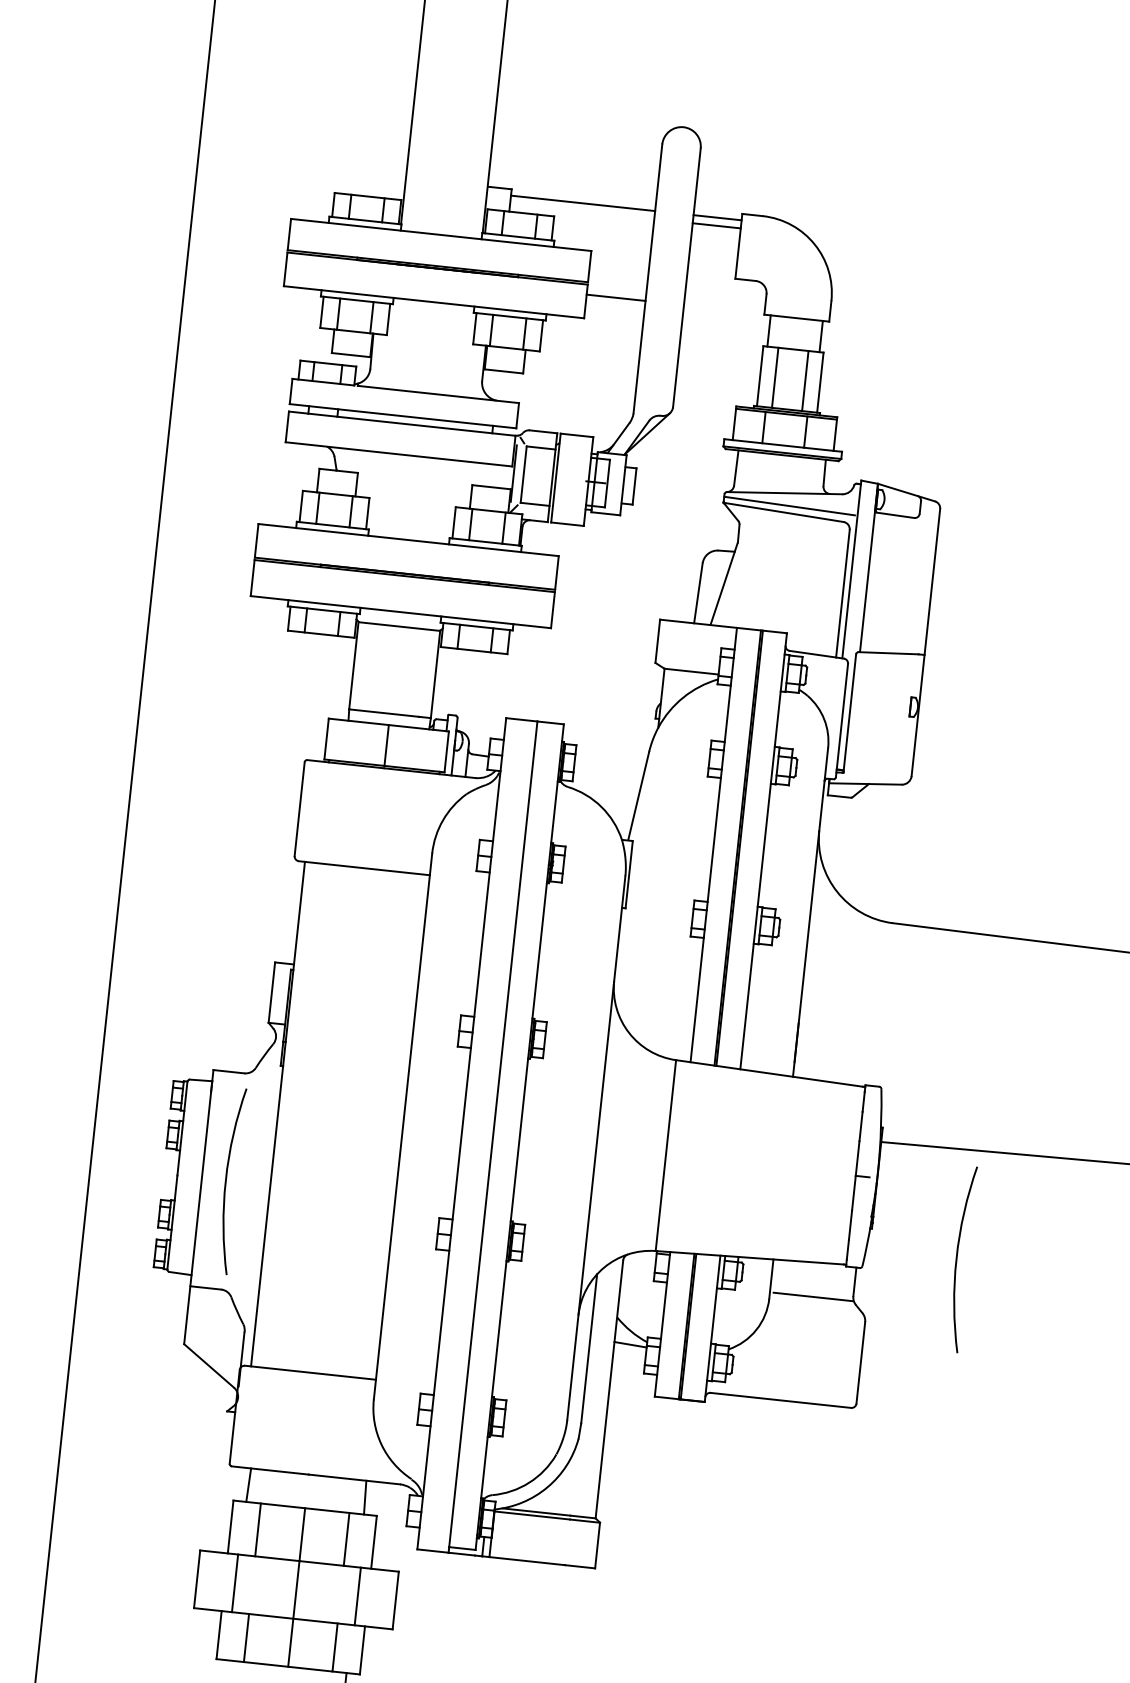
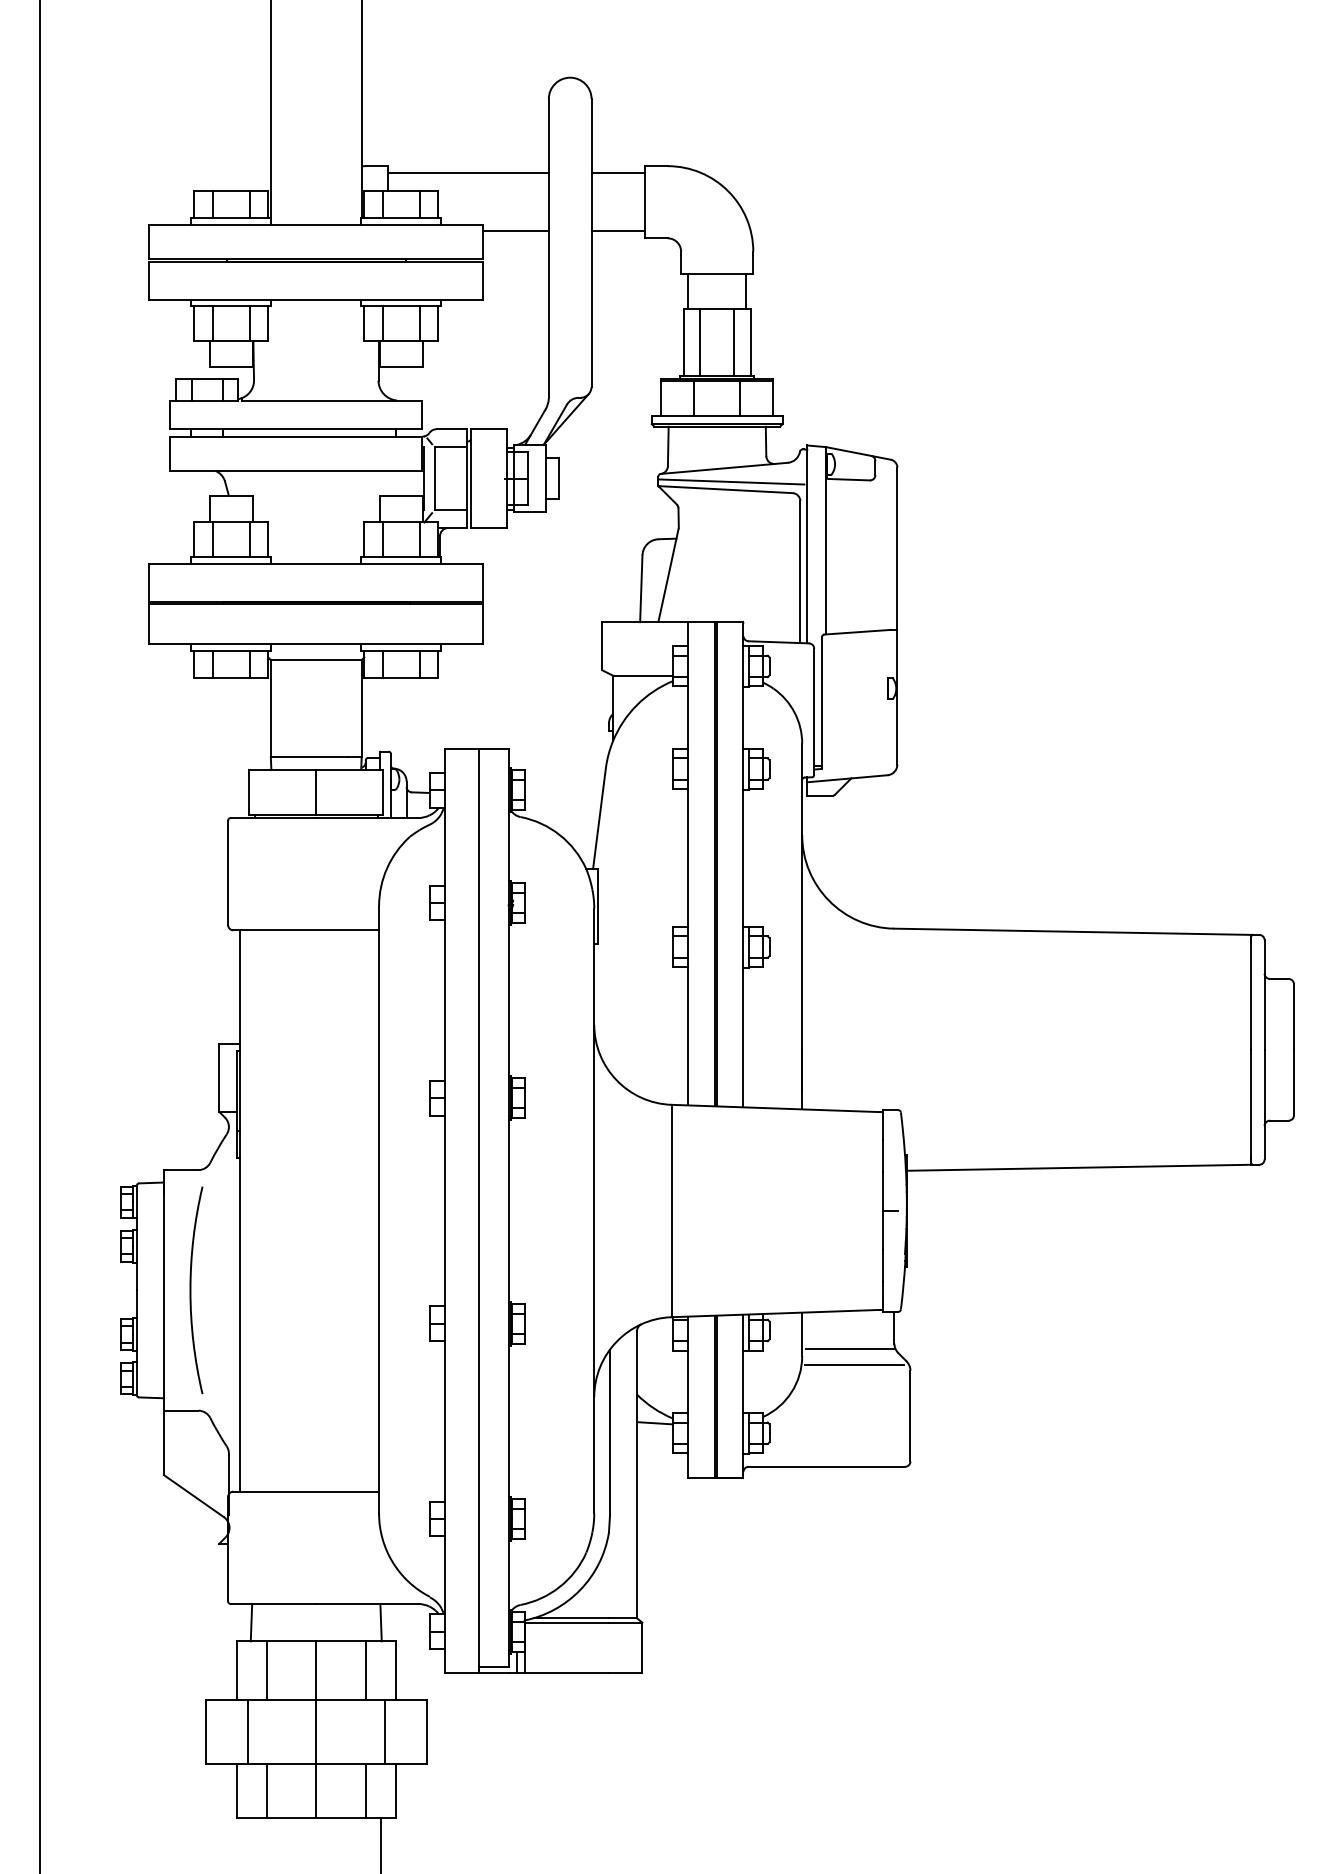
line: (716, 226) -> (618, 231), moved
line: (615, 297) -> (515, 231), moved
arc: (957, 1259) -> (1004, 1290), removed
line: (815, 1312) -> (854, 1365), added

